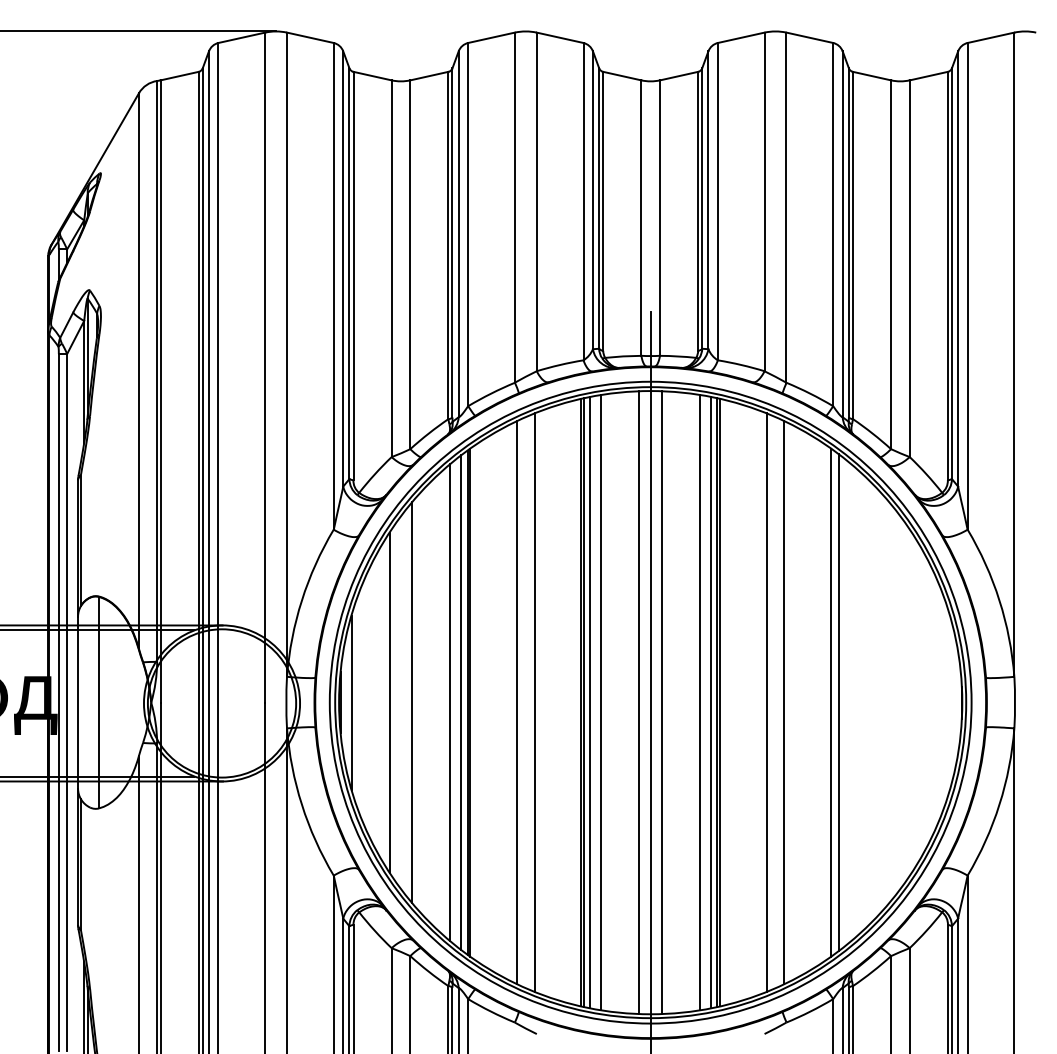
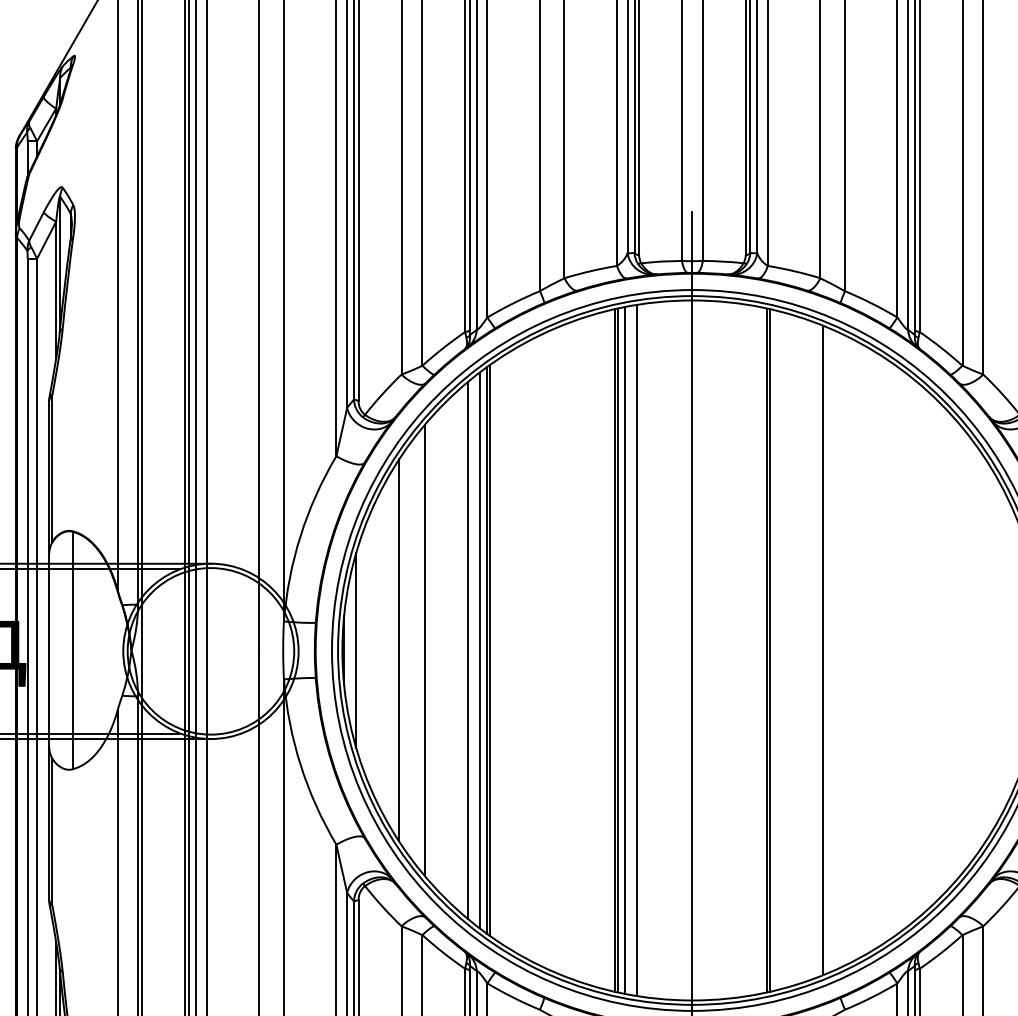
line: (516, 702) -> (541, 650), removed
line: (534, 702) -> (561, 650), removed
line: (639, 702) -> (679, 650), removed
line: (662, 702) -> (705, 650), removed
line: (700, 702) -> (748, 650), removed
line: (711, 702) -> (760, 650), removed
line: (784, 702) -> (842, 650), removed
line: (831, 702) -> (895, 650), removed
line: (839, 702) -> (904, 650), removed

